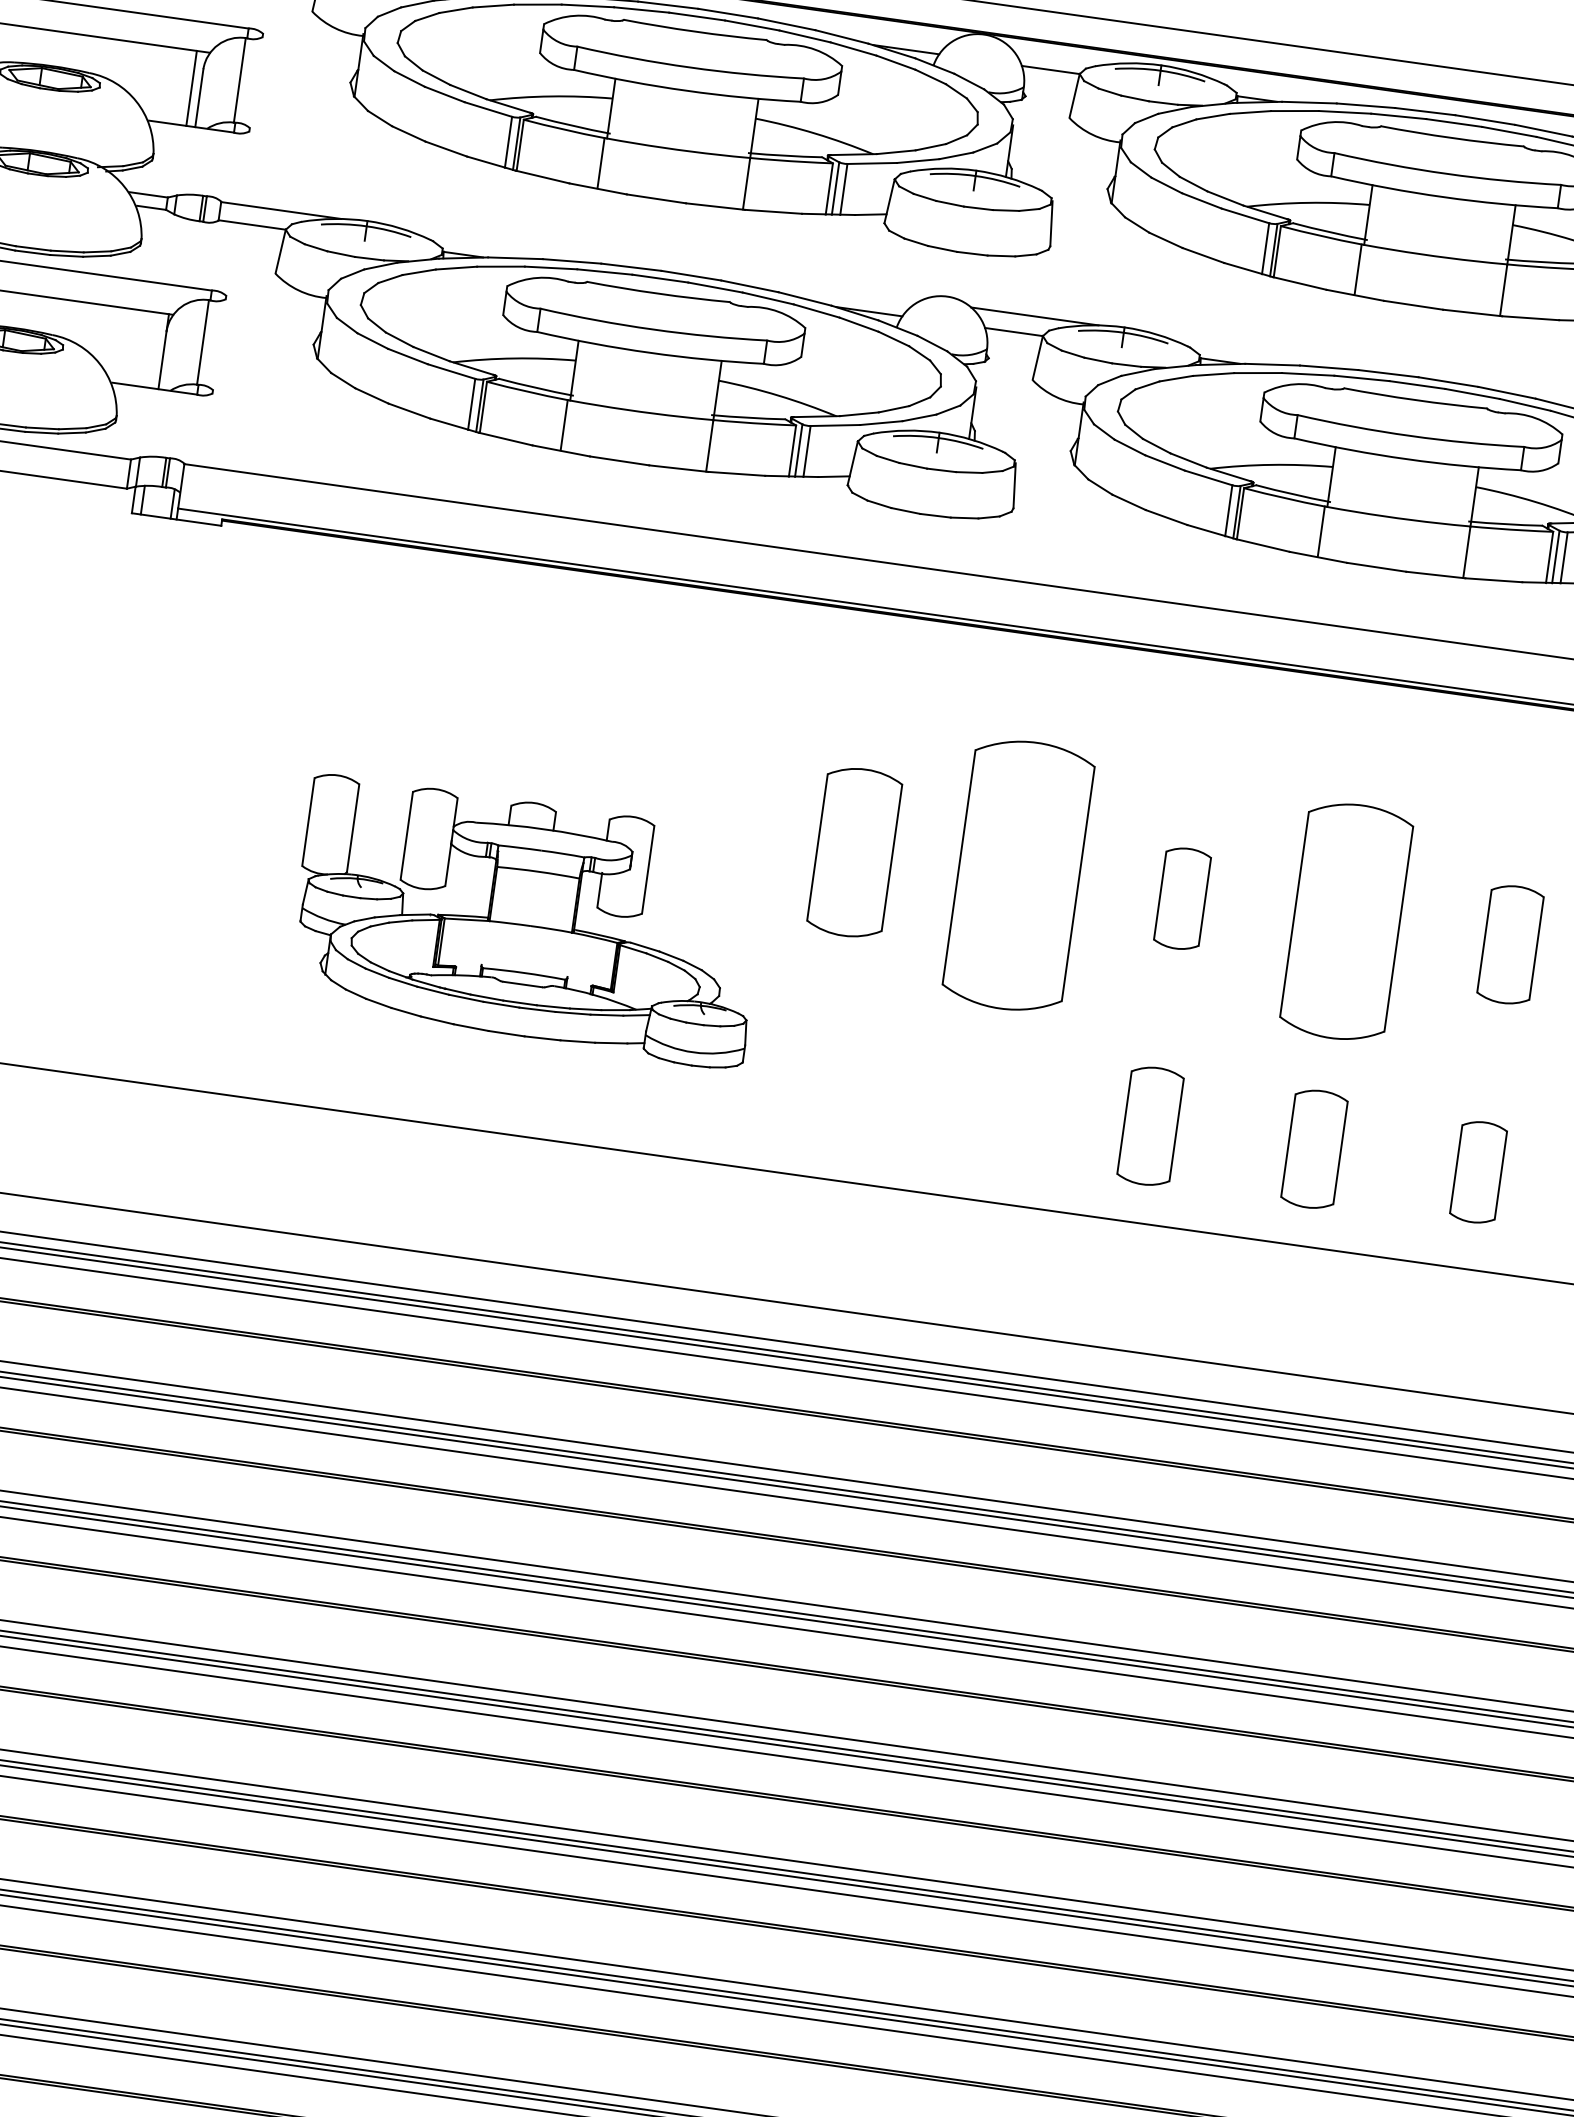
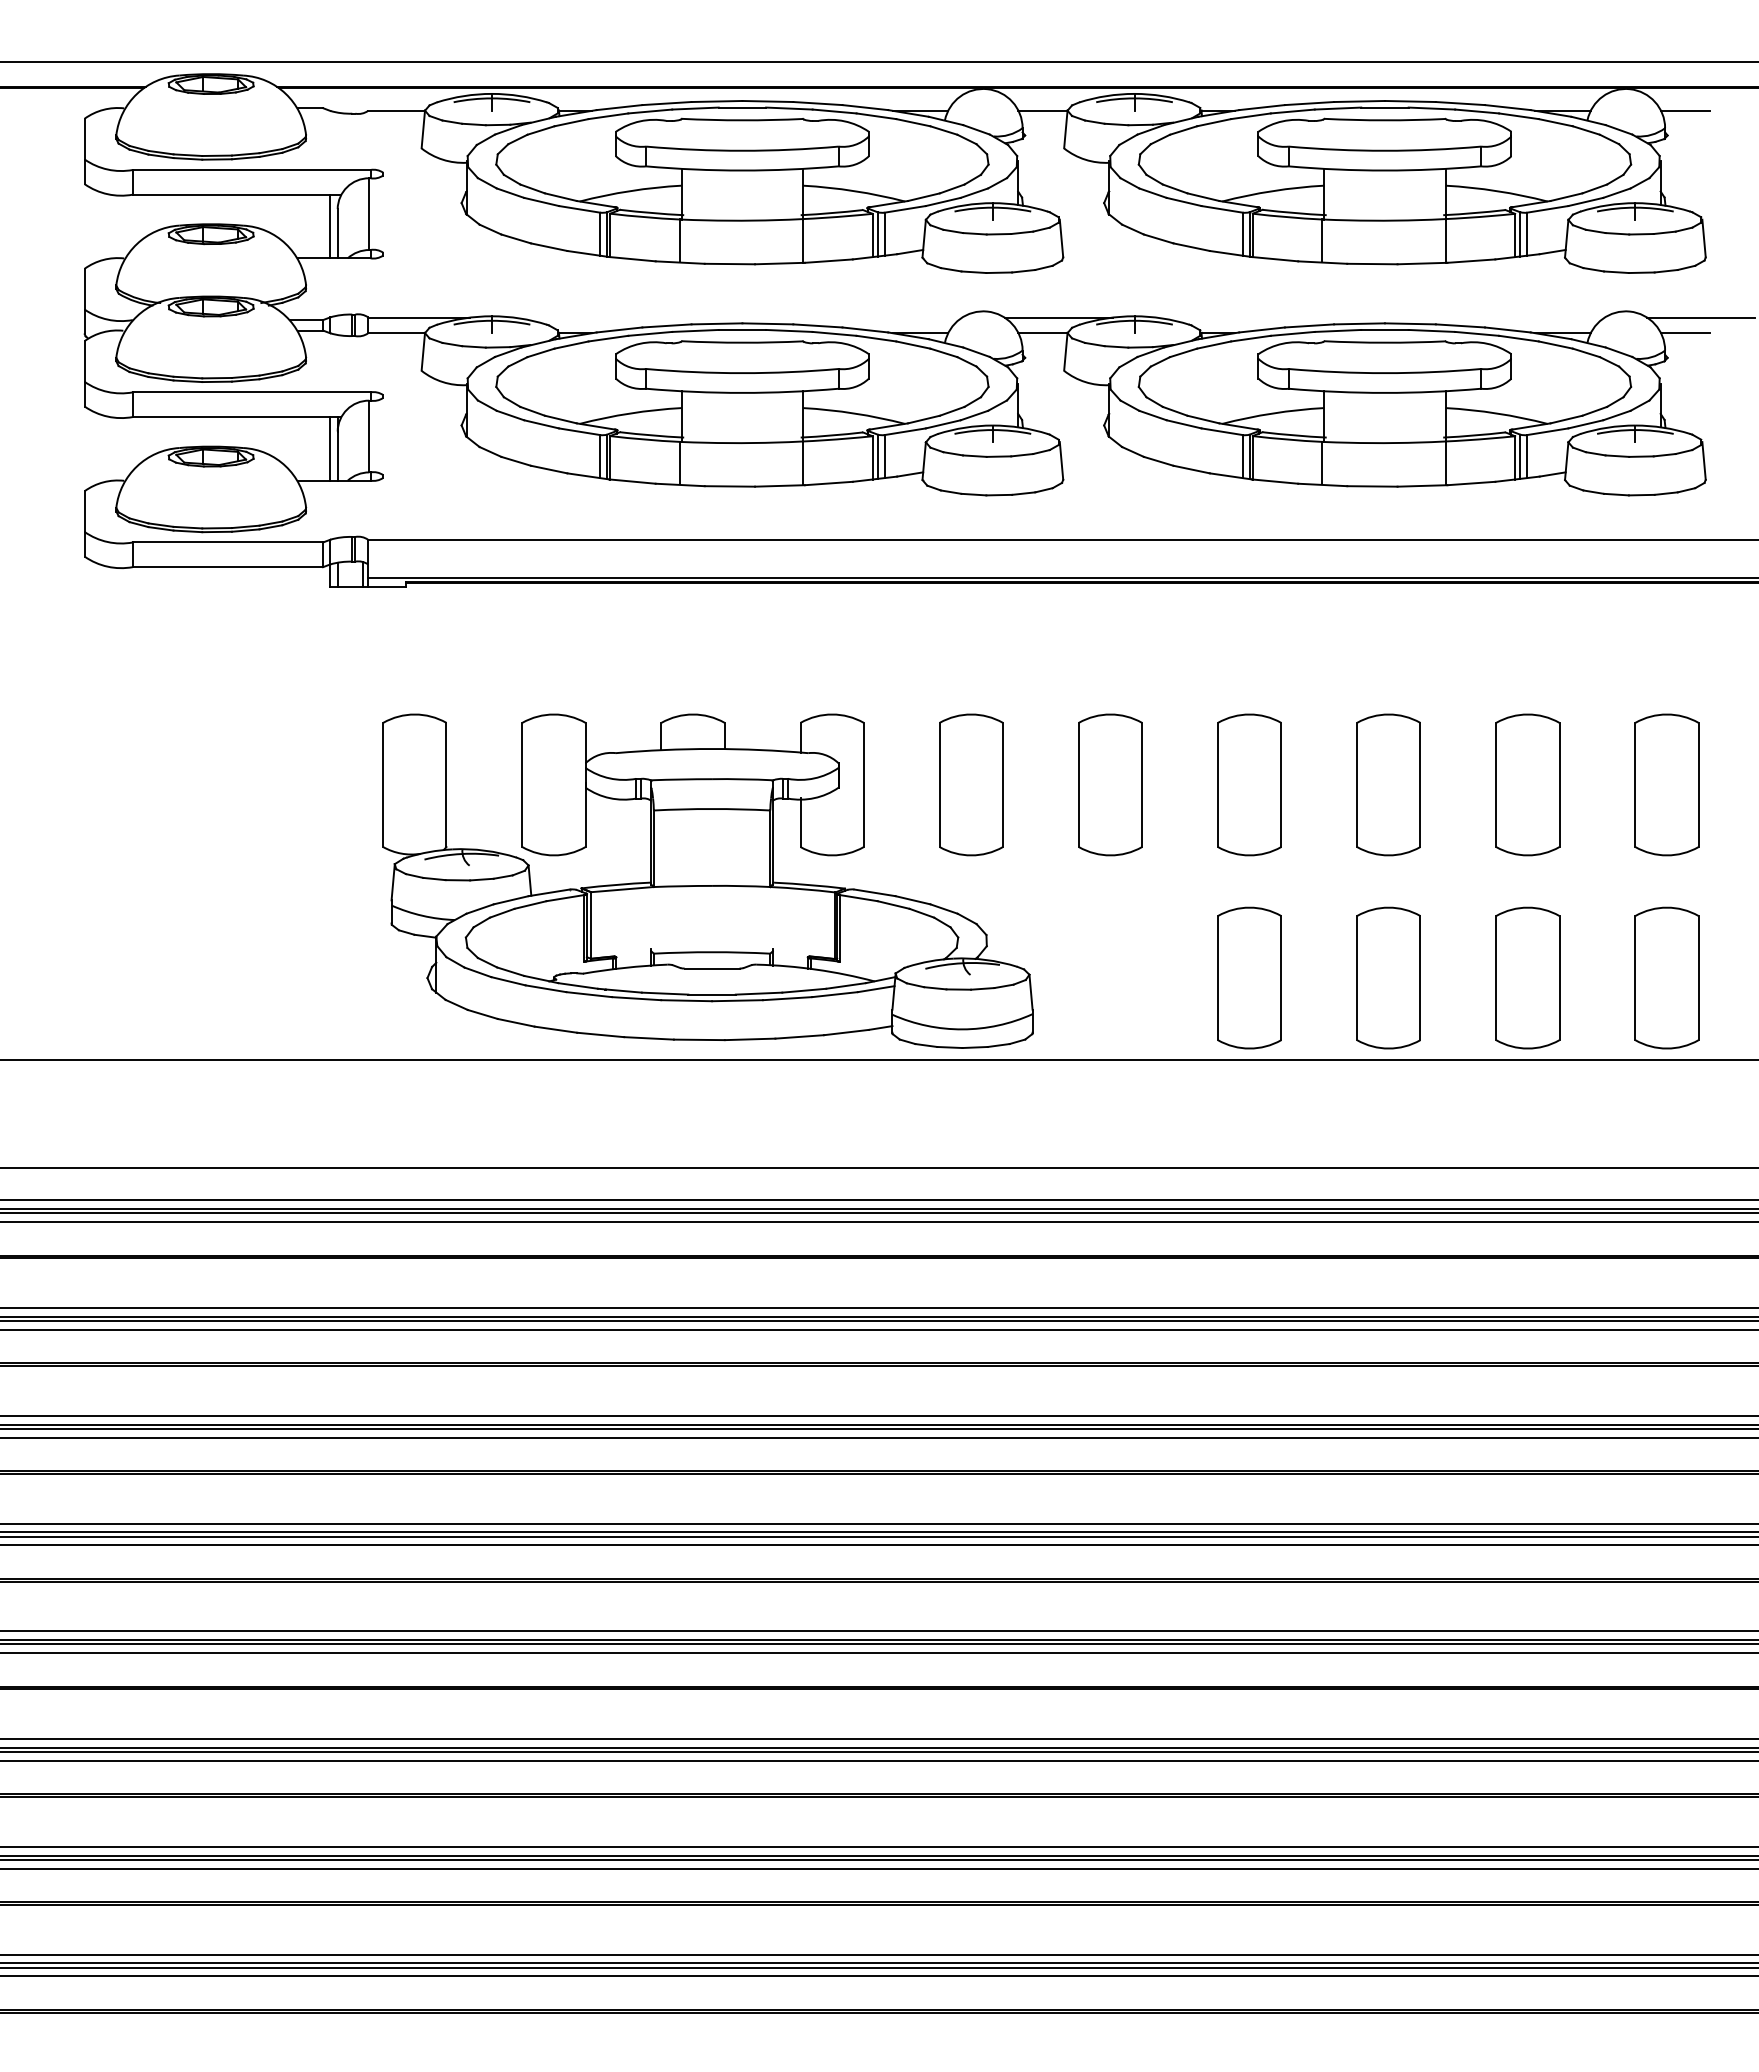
line: (155, 350) -> (330, 448), added
part: (1018, 875) -> (1110, 784), size x0.62
part: (1182, 898) -> (1249, 784), size x1.67
part: (527, 921) -> (707, 880), size x1.67
part: (1346, 921) -> (1388, 784), size x0.71
part: (1510, 944) -> (1527, 784), size x1.43
part: (1150, 1125) -> (1249, 977), size x1.43
part: (1314, 1148) -> (1388, 977), size x1.43
part: (1478, 1171) -> (1527, 977), size x1.67

